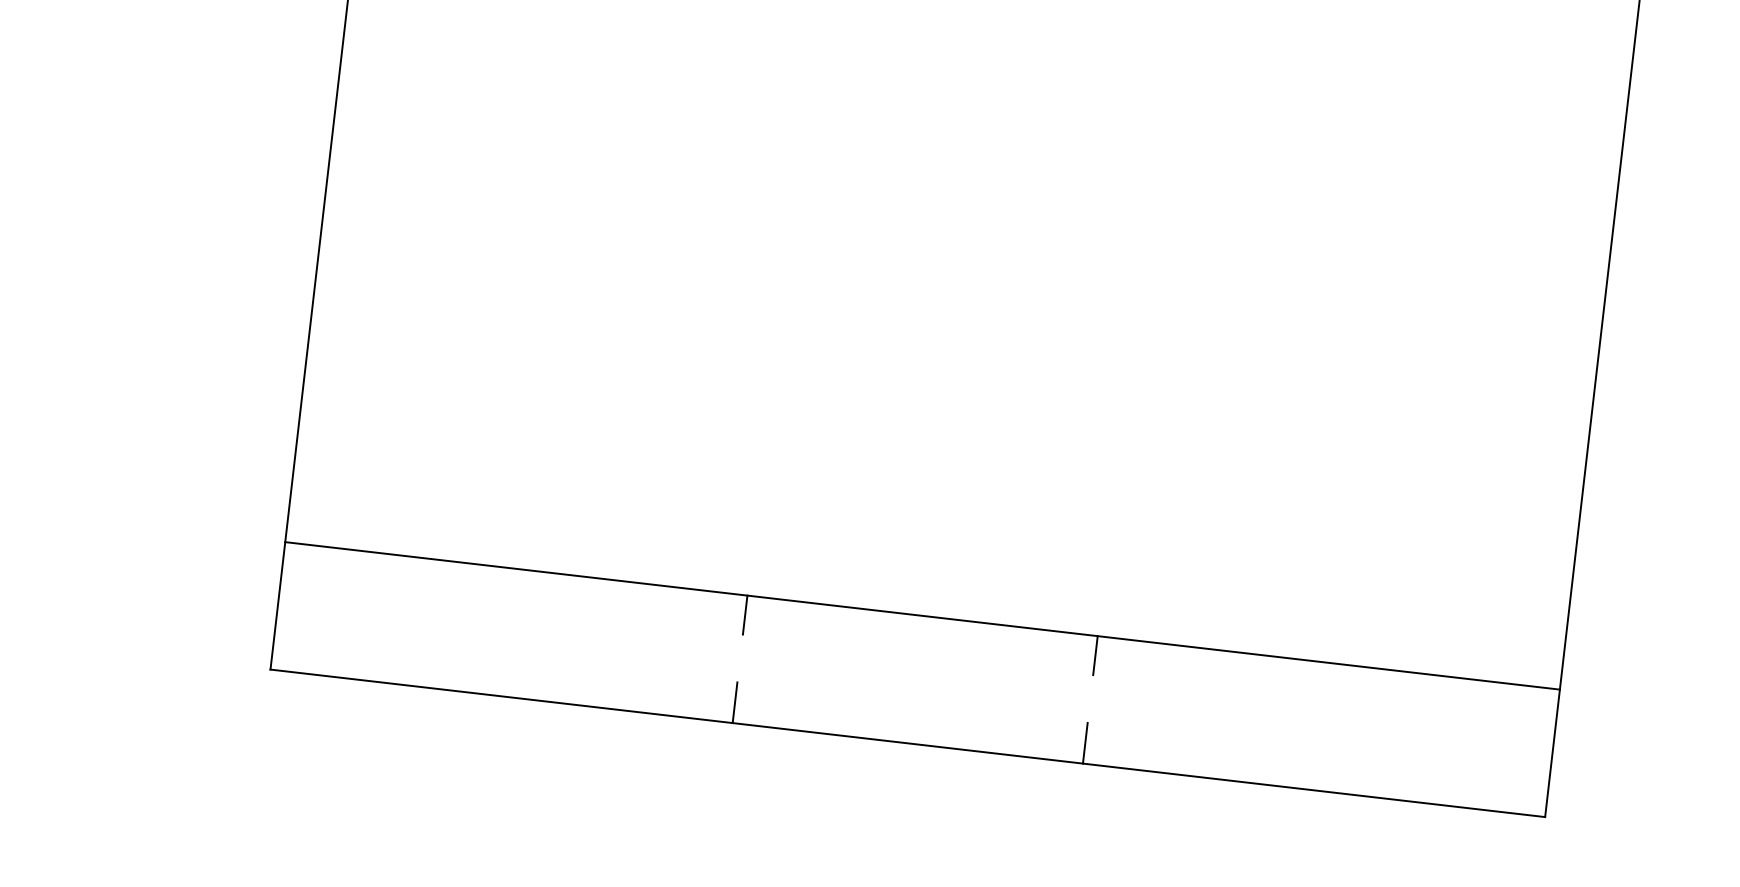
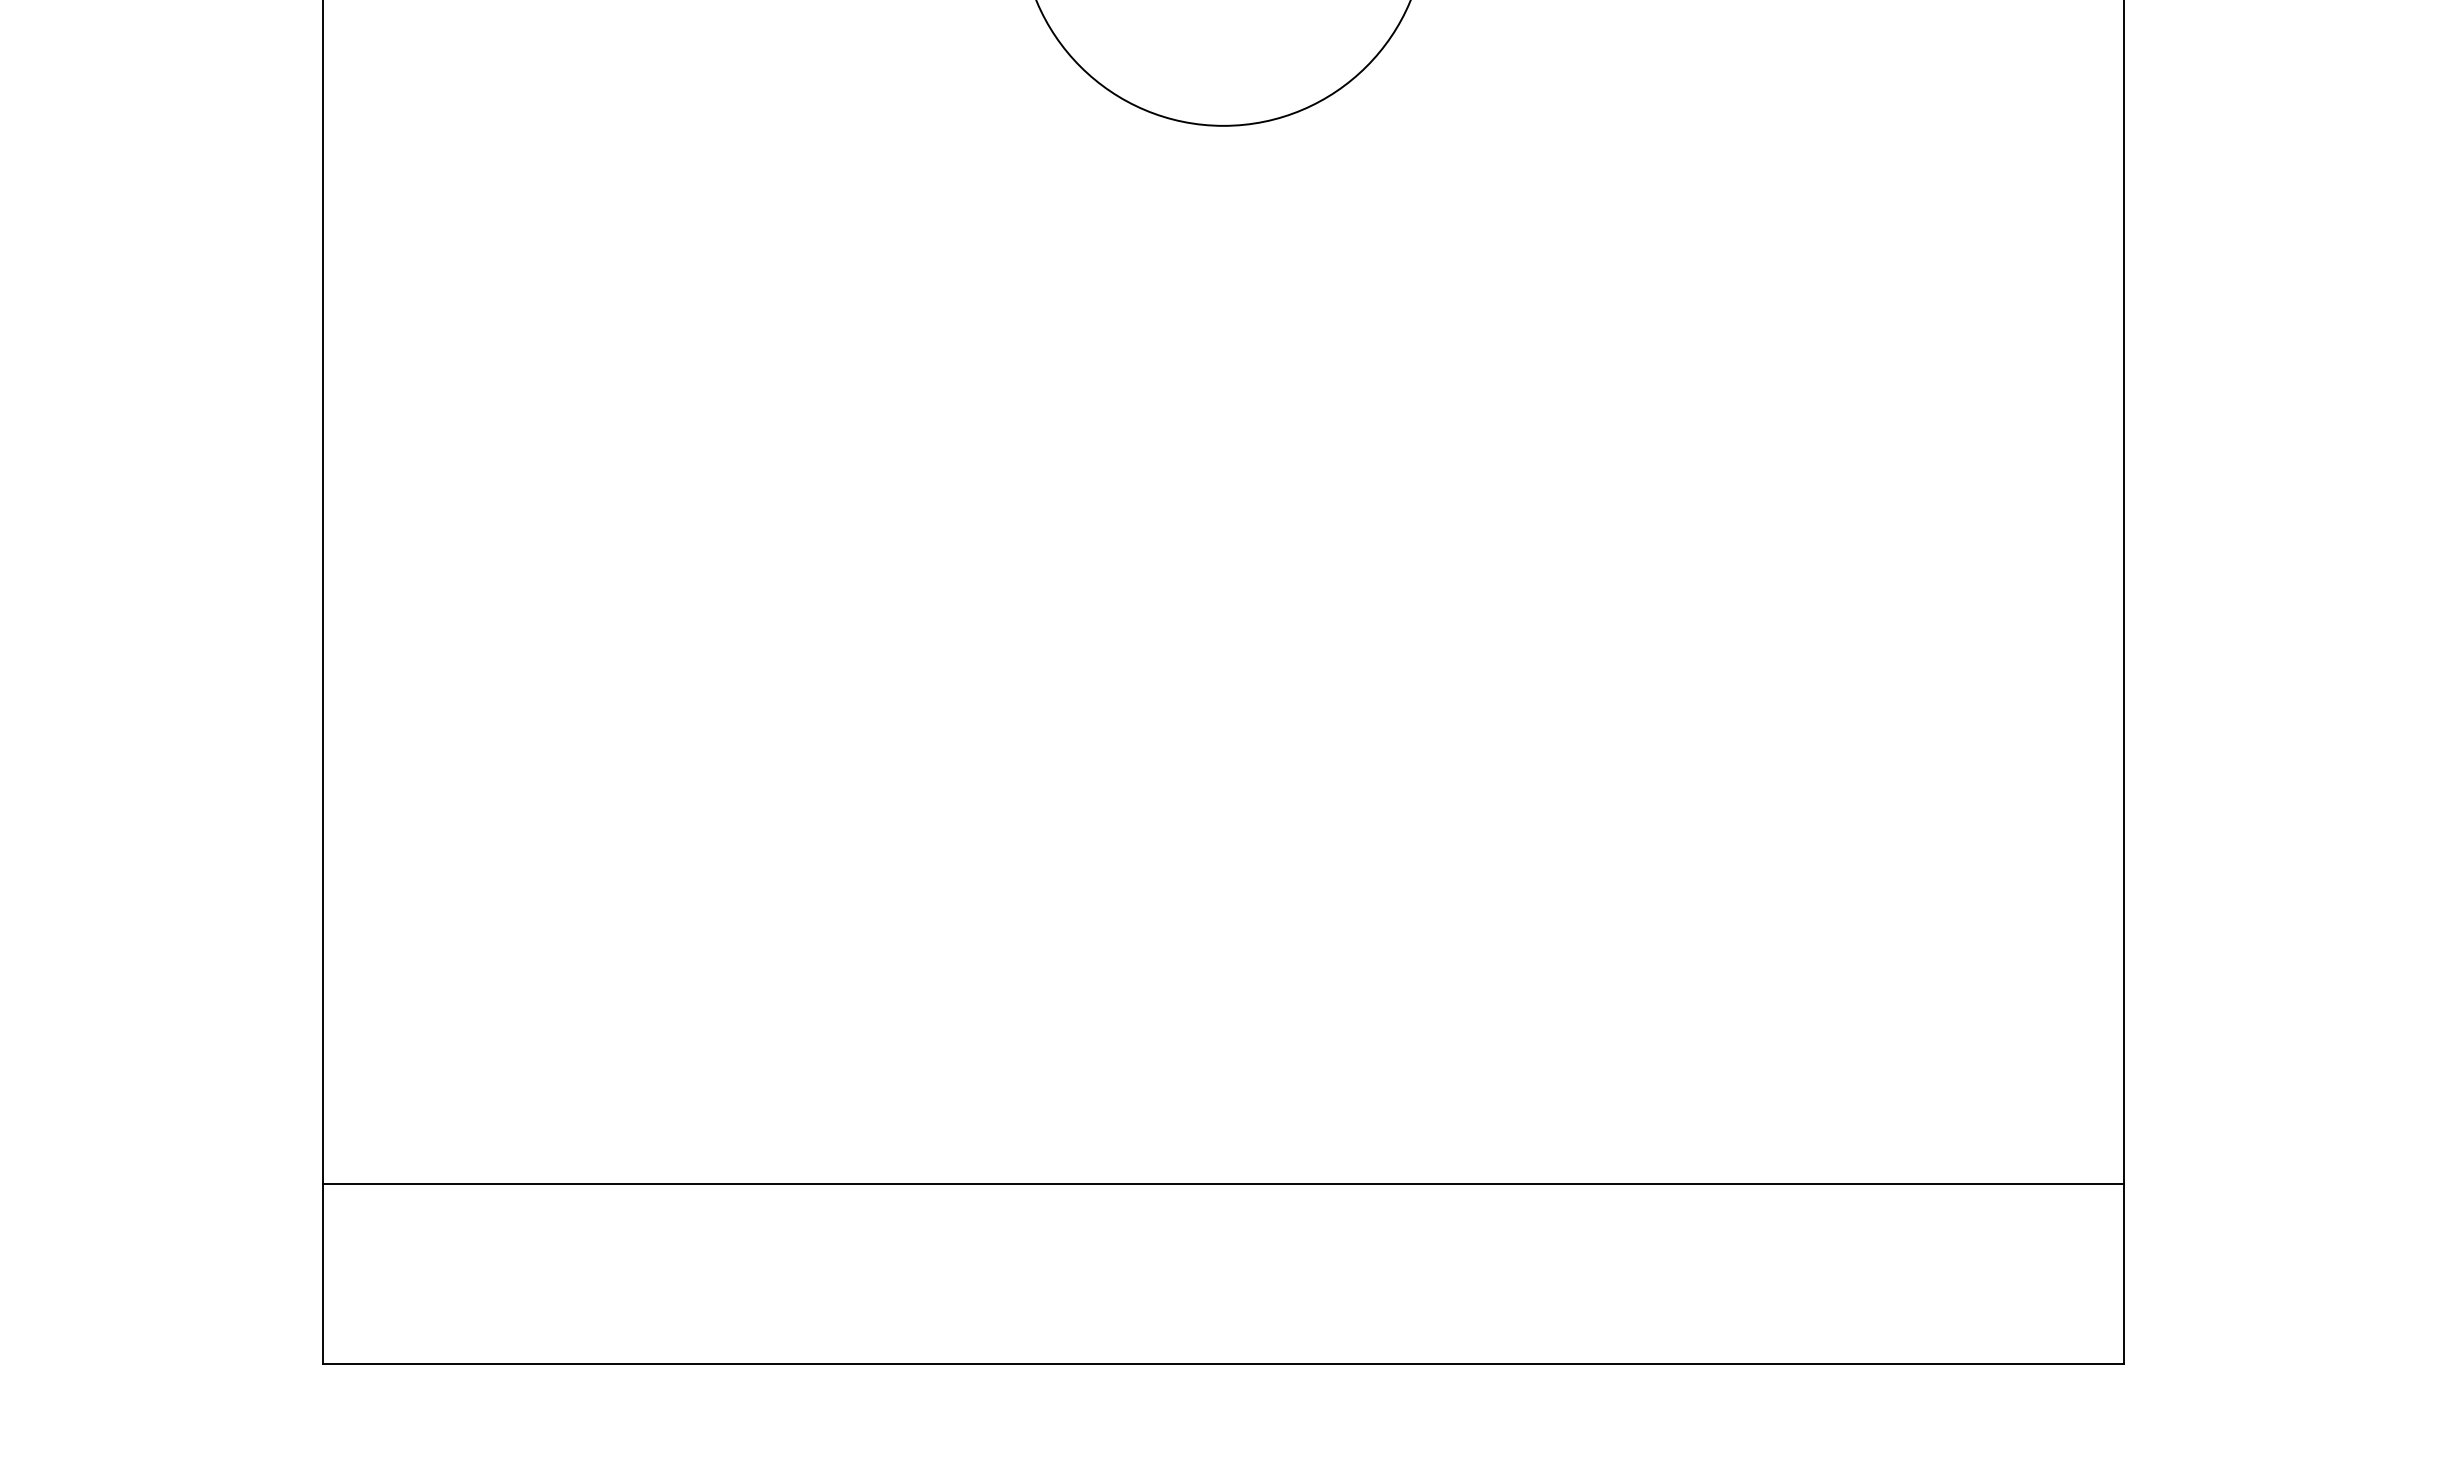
line: (745, 614) -> (976, 1210), removed
line: (1095, 655) -> (1470, 1210), removed
line: (735, 702) -> (976, 1334), removed
line: (1085, 742) -> (1470, 1334), removed

